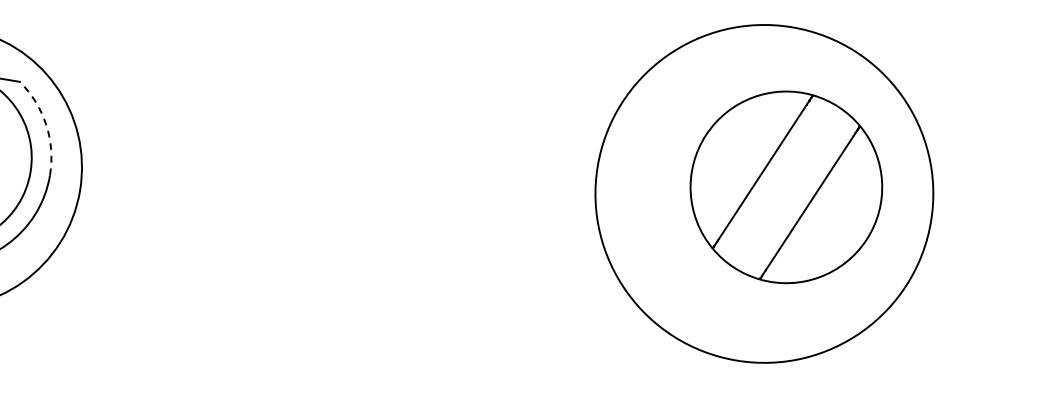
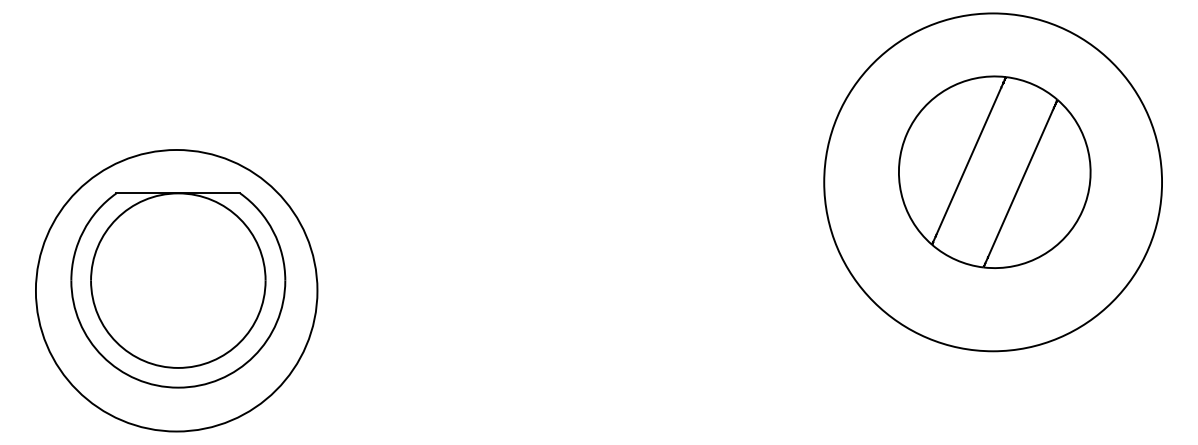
arc: (46, 124) -> (273, 231), dashed -> solid
part: (786, 186) -> (994, 171), moved

